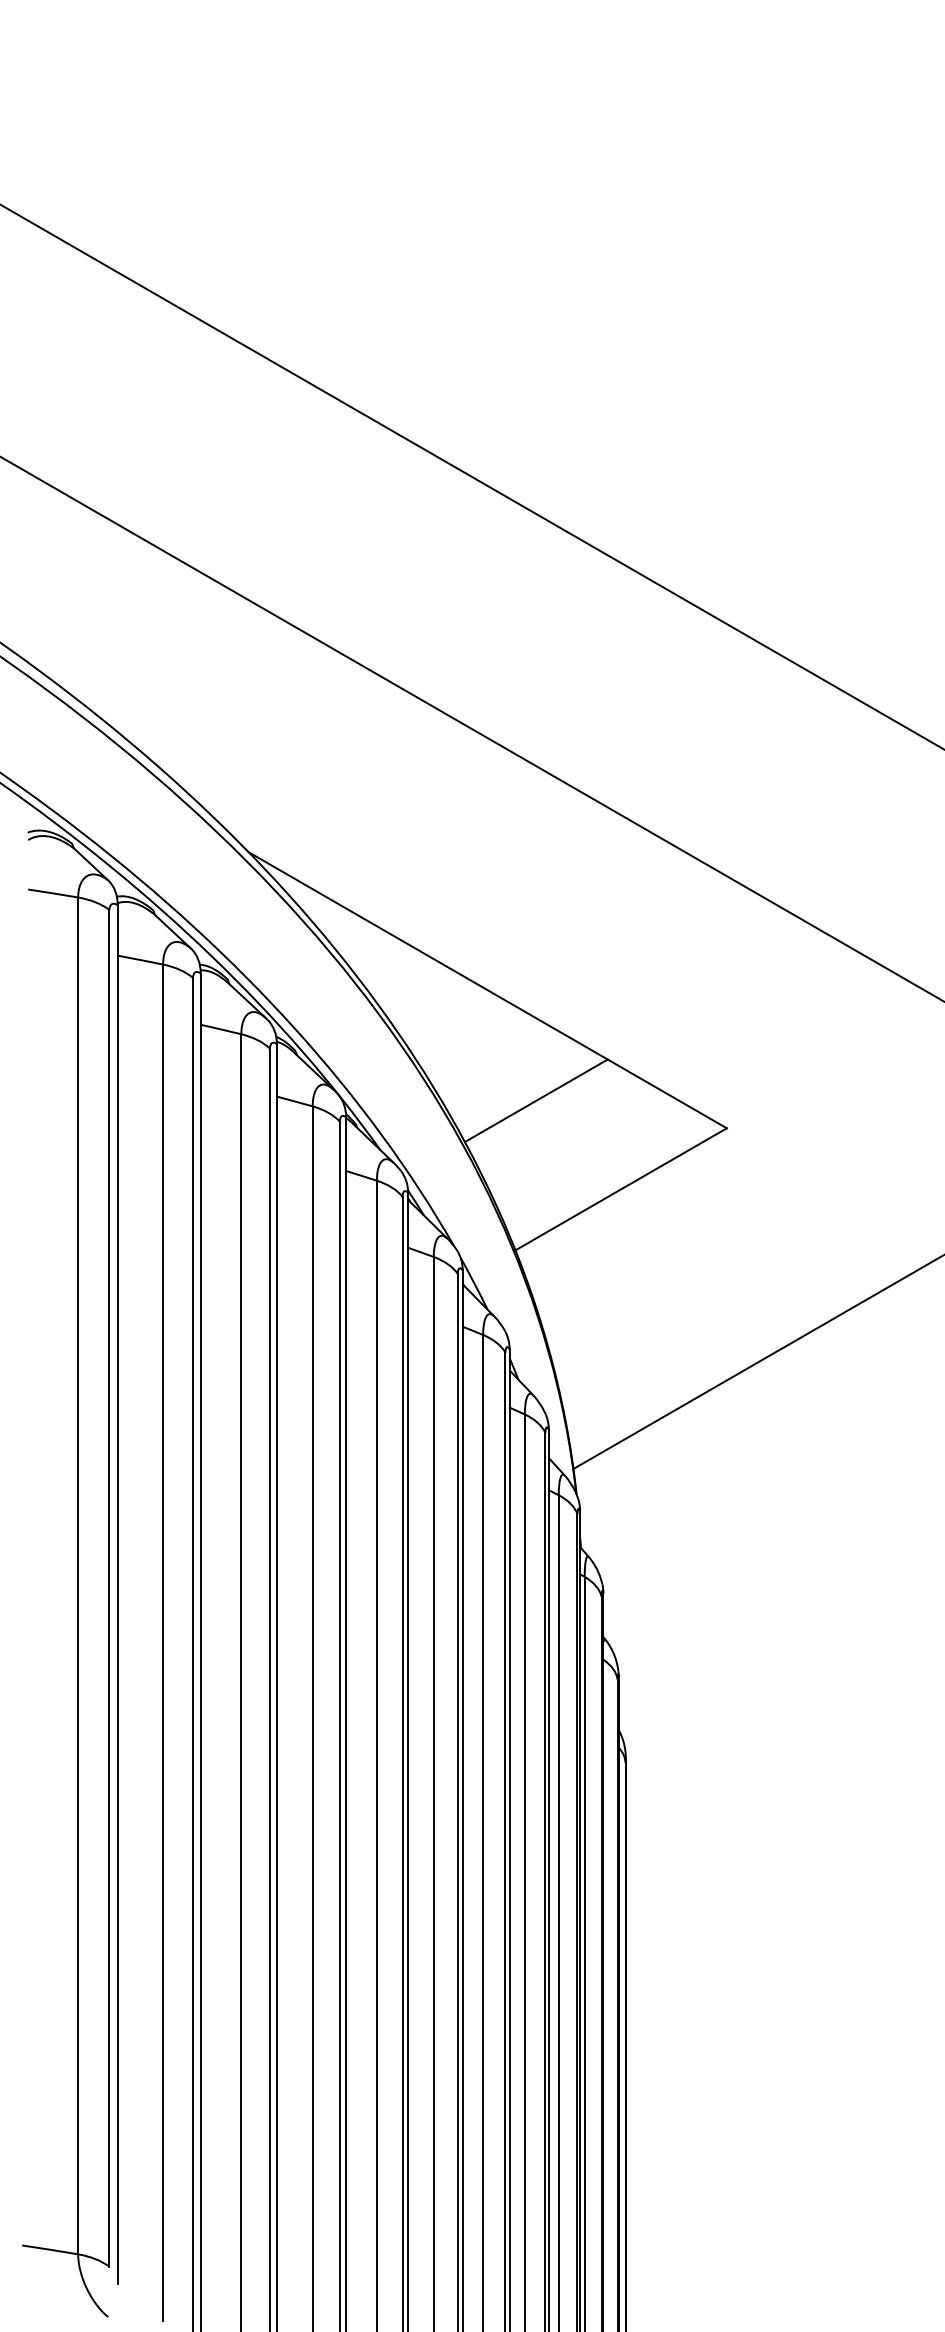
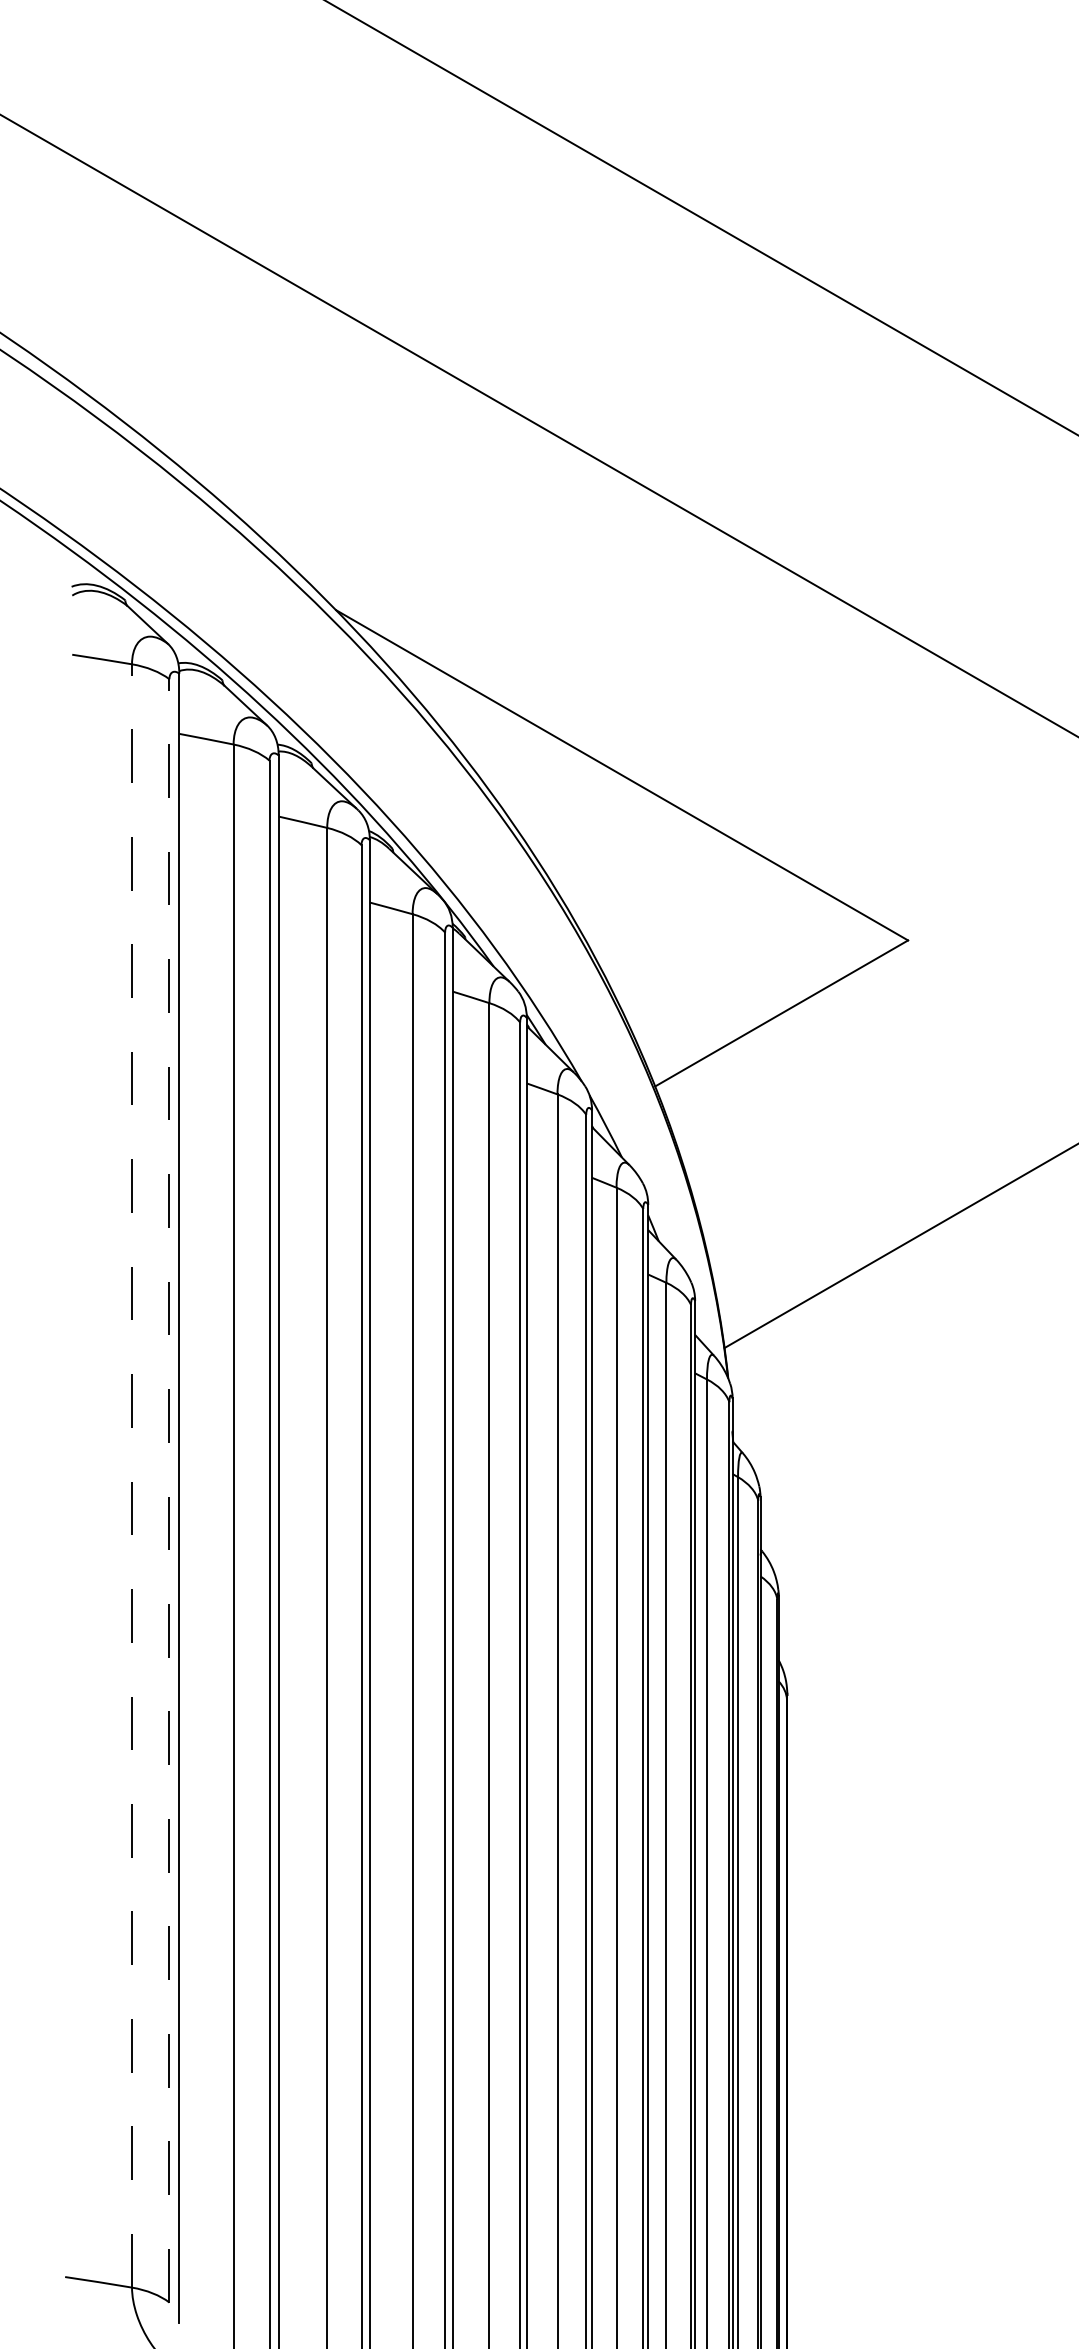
line: (535, 1100) -> (679, 907), removed
line: (78, 1575) -> (132, 1475), solid -> dashed
line: (109, 1587) -> (169, 1489), solid -> dashed

